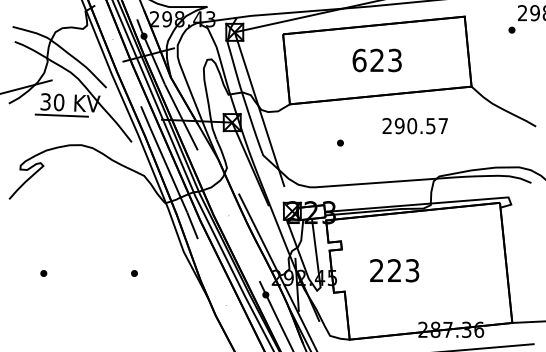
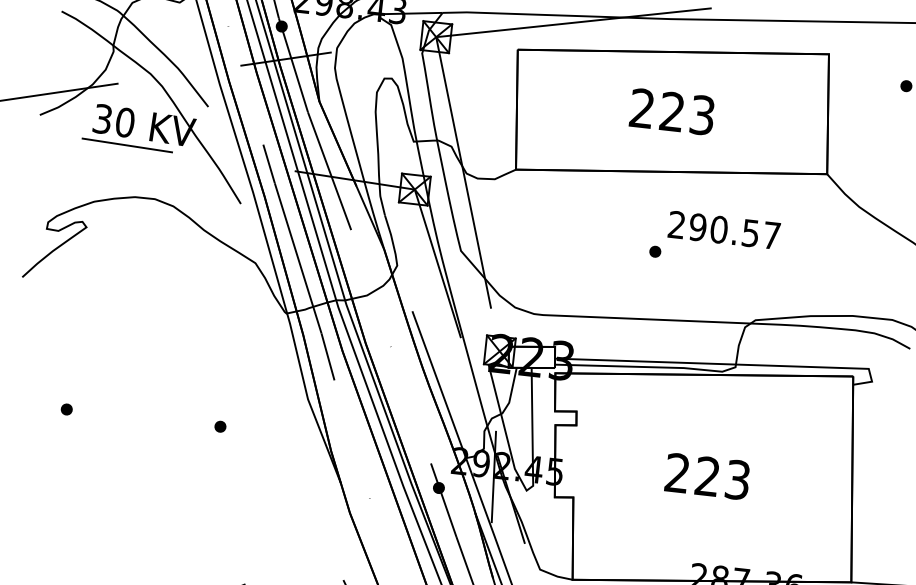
text: (359, 60) -> (642, 108), 623 -> 223
part: (340, 142) -> (655, 250), moved
text: (394, 270) -> (707, 476), moved

